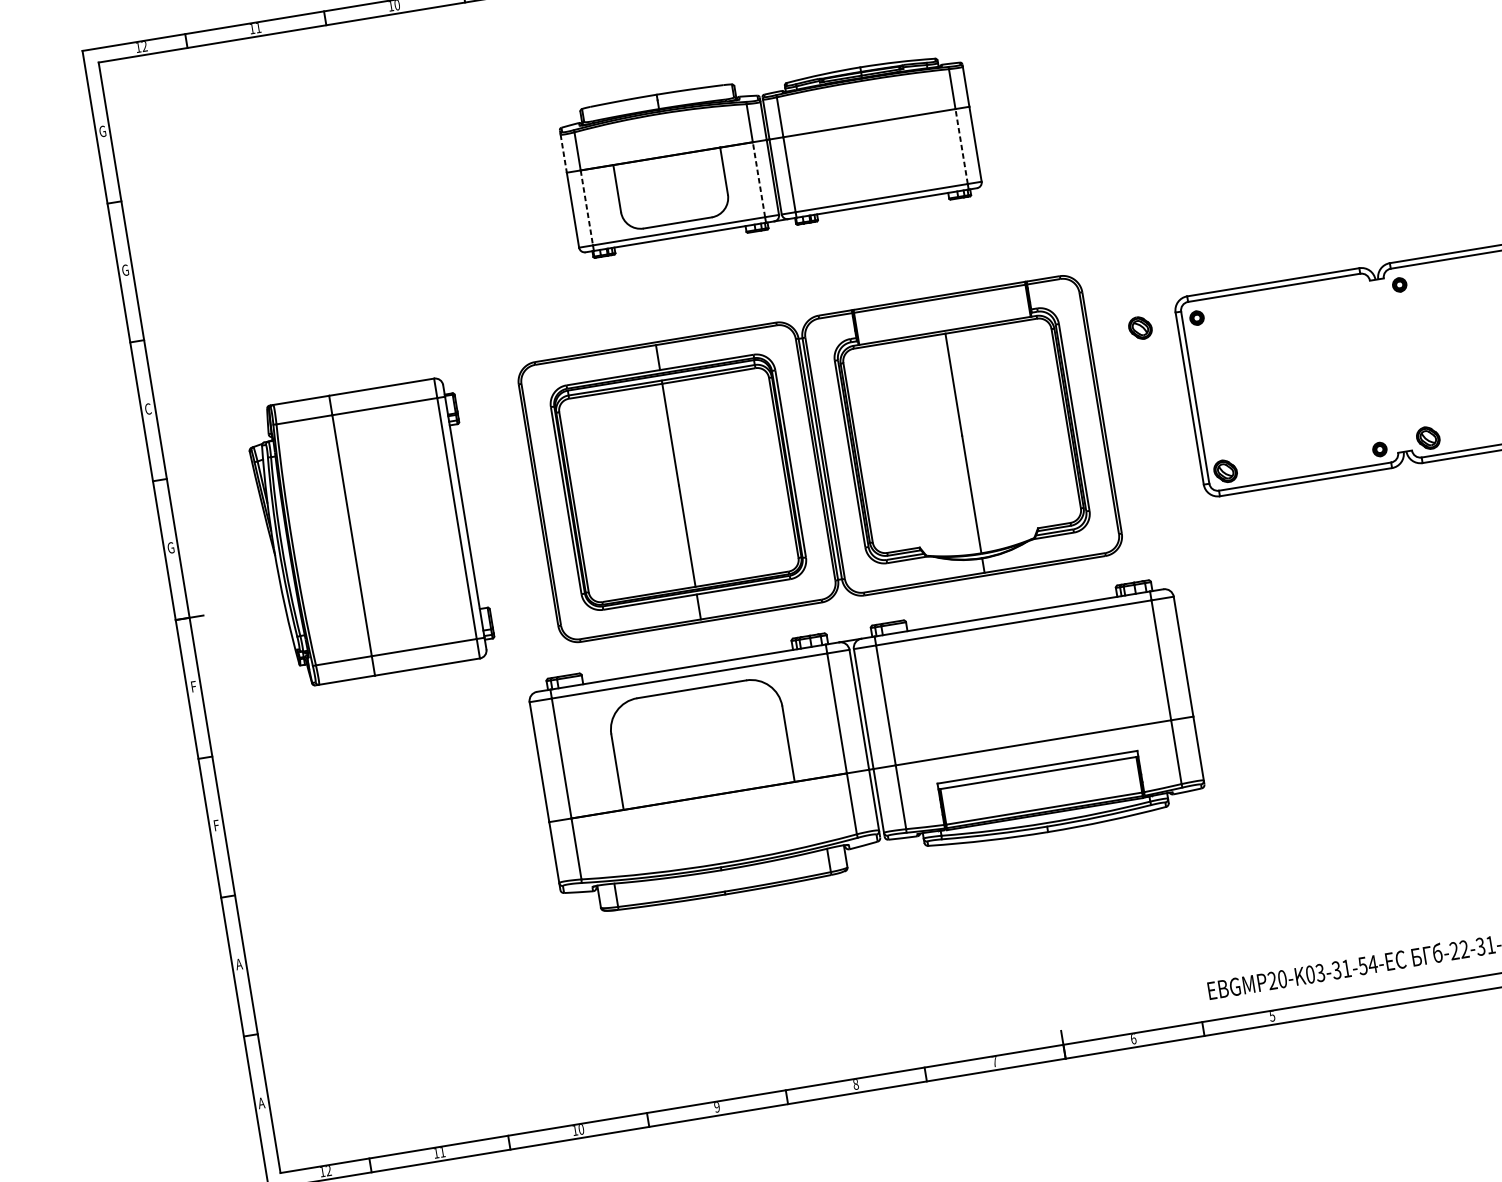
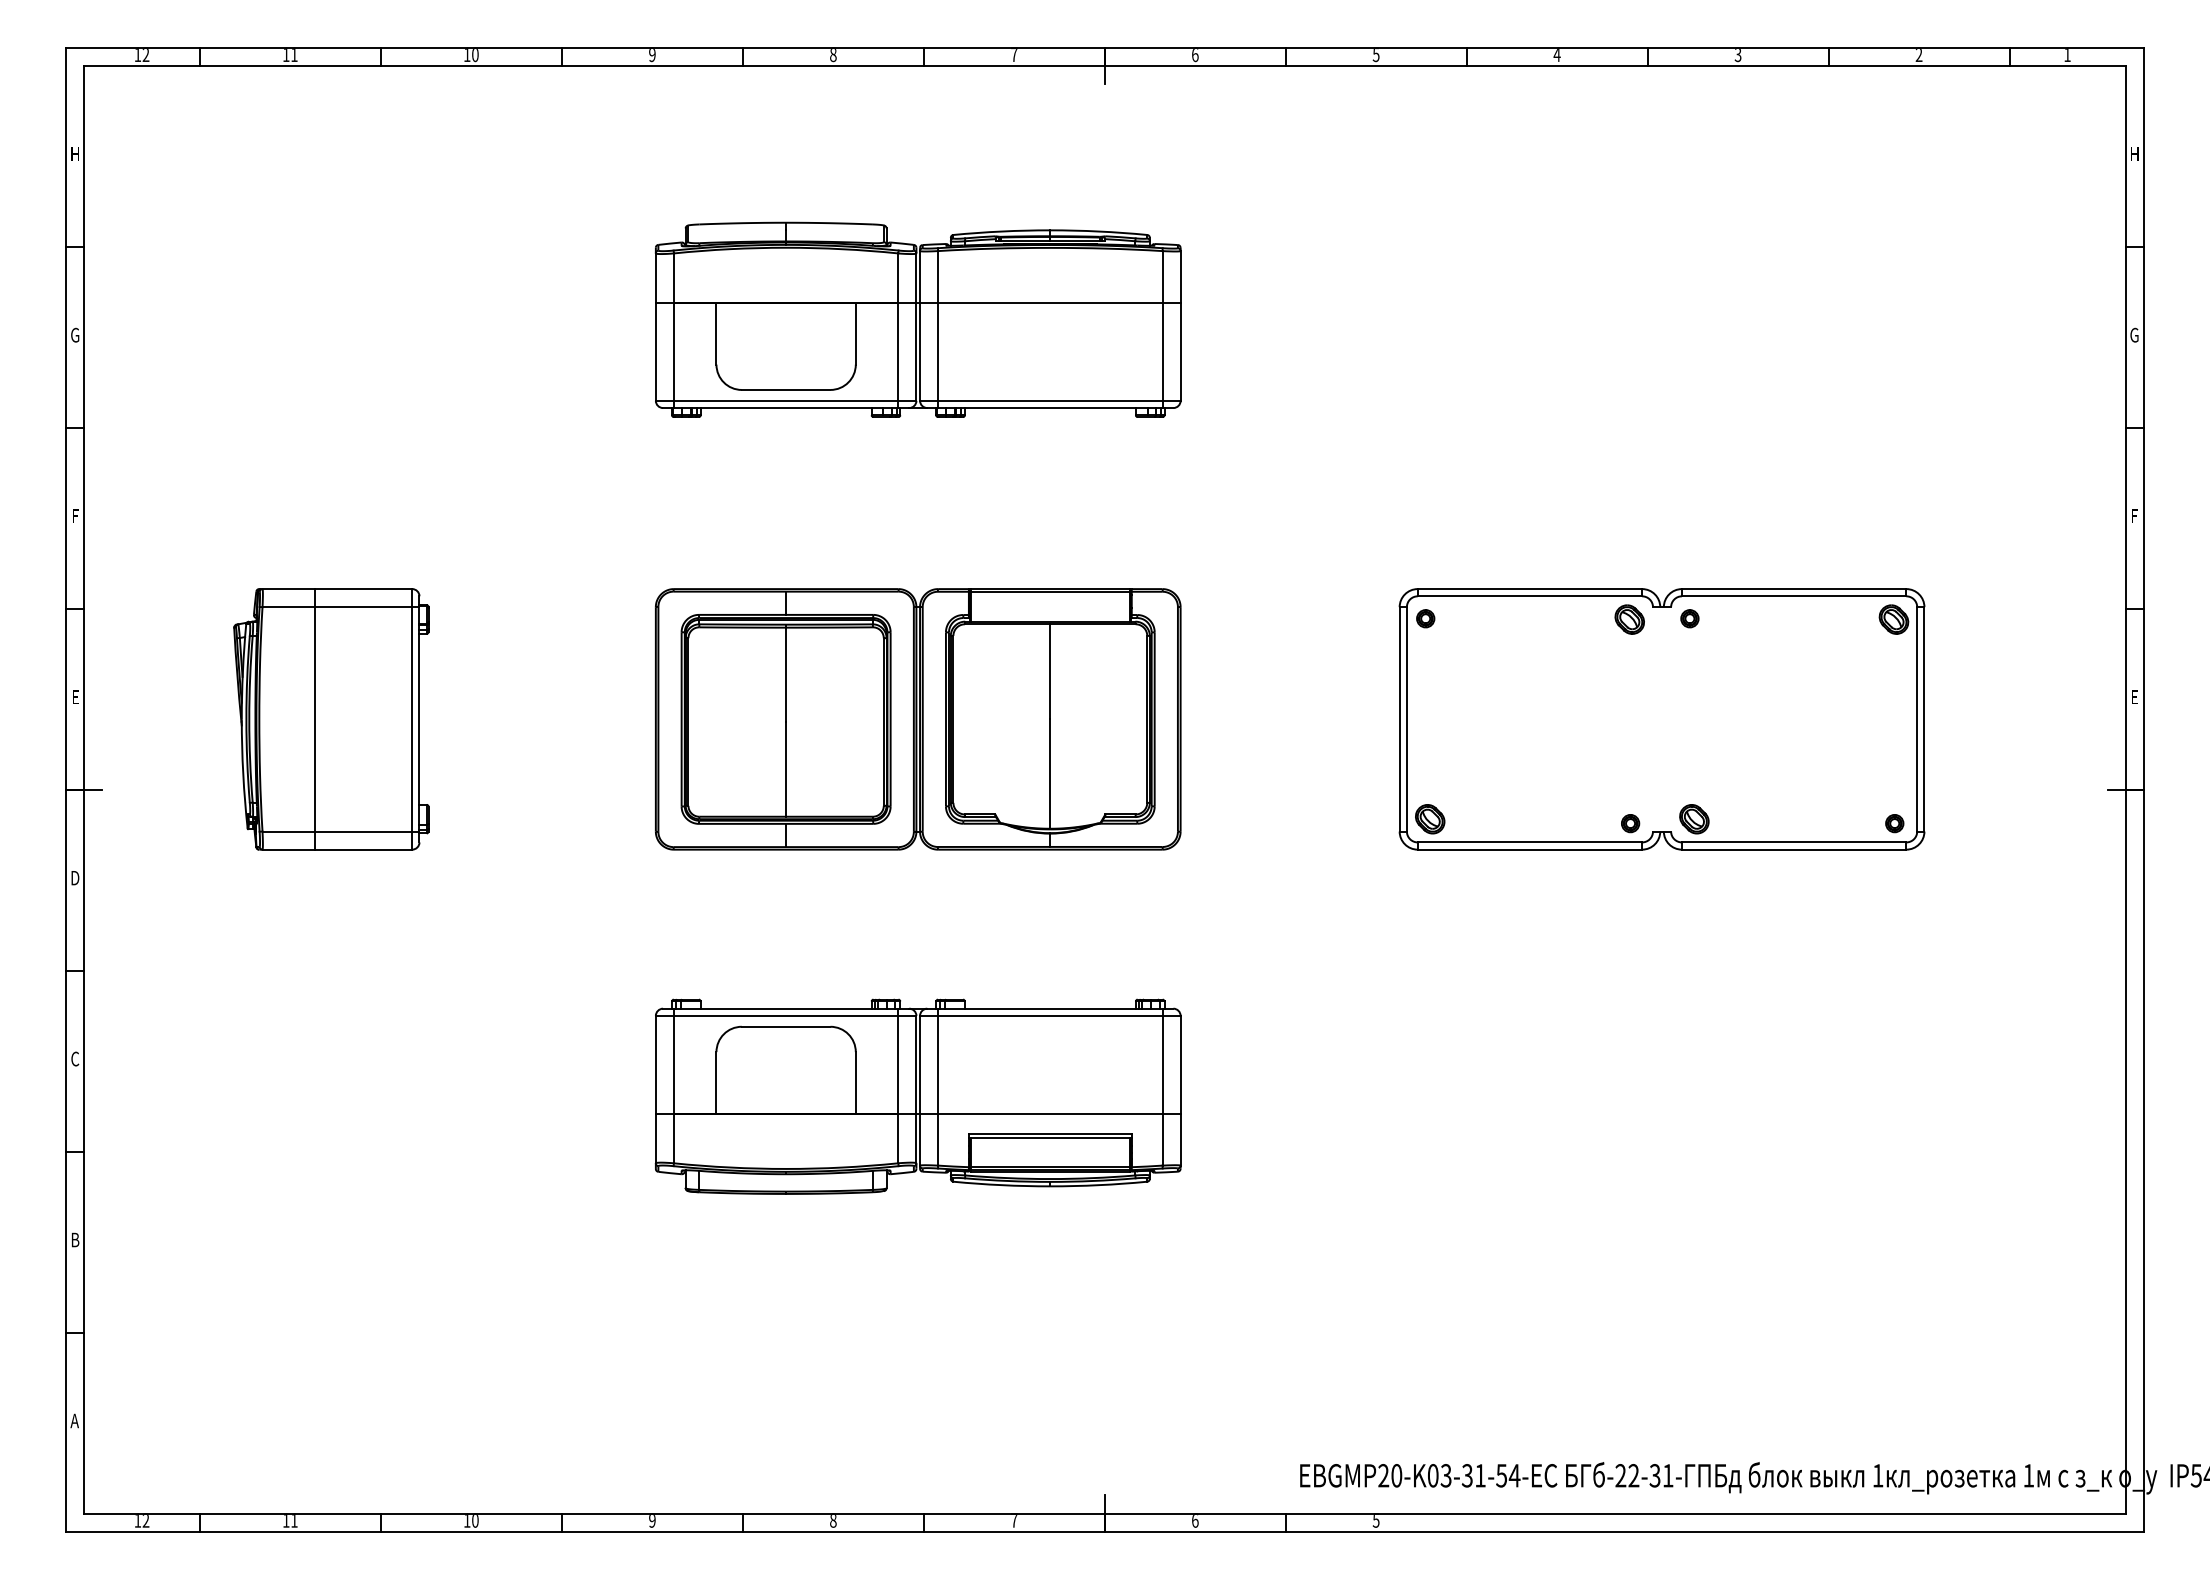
text: (102, 130) -> (75, 153), G -> H
line: (961, 146) -> (1162, 351), dashed -> solid
line: (563, 153) -> (655, 278), dashed -> solid
line: (759, 179) -> (898, 351), dashed -> solid
line: (586, 207) -> (673, 351), dashed -> solid
part: (1140, 328) -> (1629, 619), moved
text: (148, 408) -> (75, 515), C -> F
part: (820, 459) -> (918, 719), size x0.71
part: (370, 532) -> (331, 719), size x0.71
text: (171, 547) -> (75, 696), G -> E
text: (193, 687) -> (75, 878), F -> D
part: (867, 748) -> (917, 1096), size x0.62
text: (216, 825) -> (75, 1058), F -> C
text: (239, 963) -> (75, 1239), A -> B

